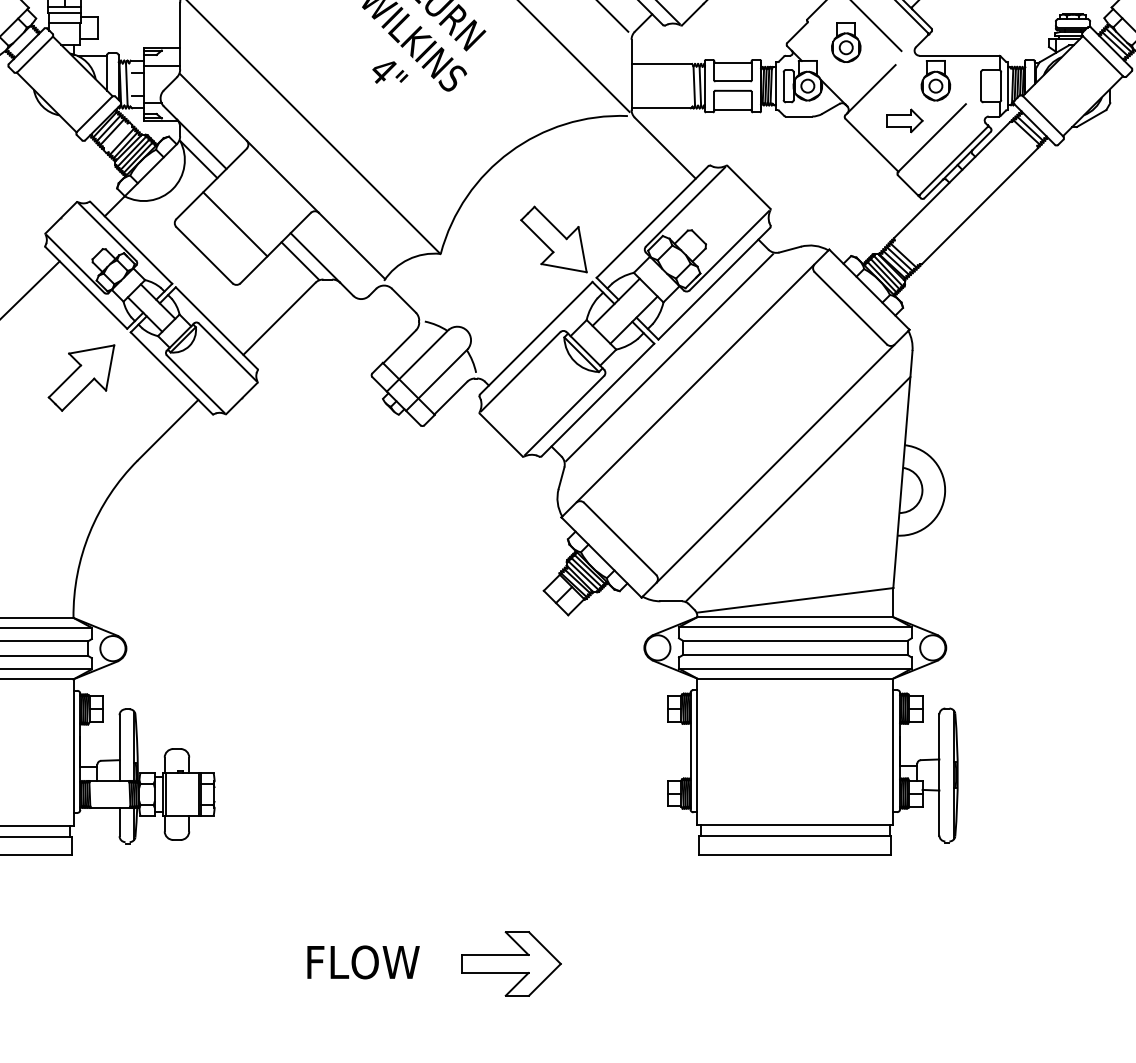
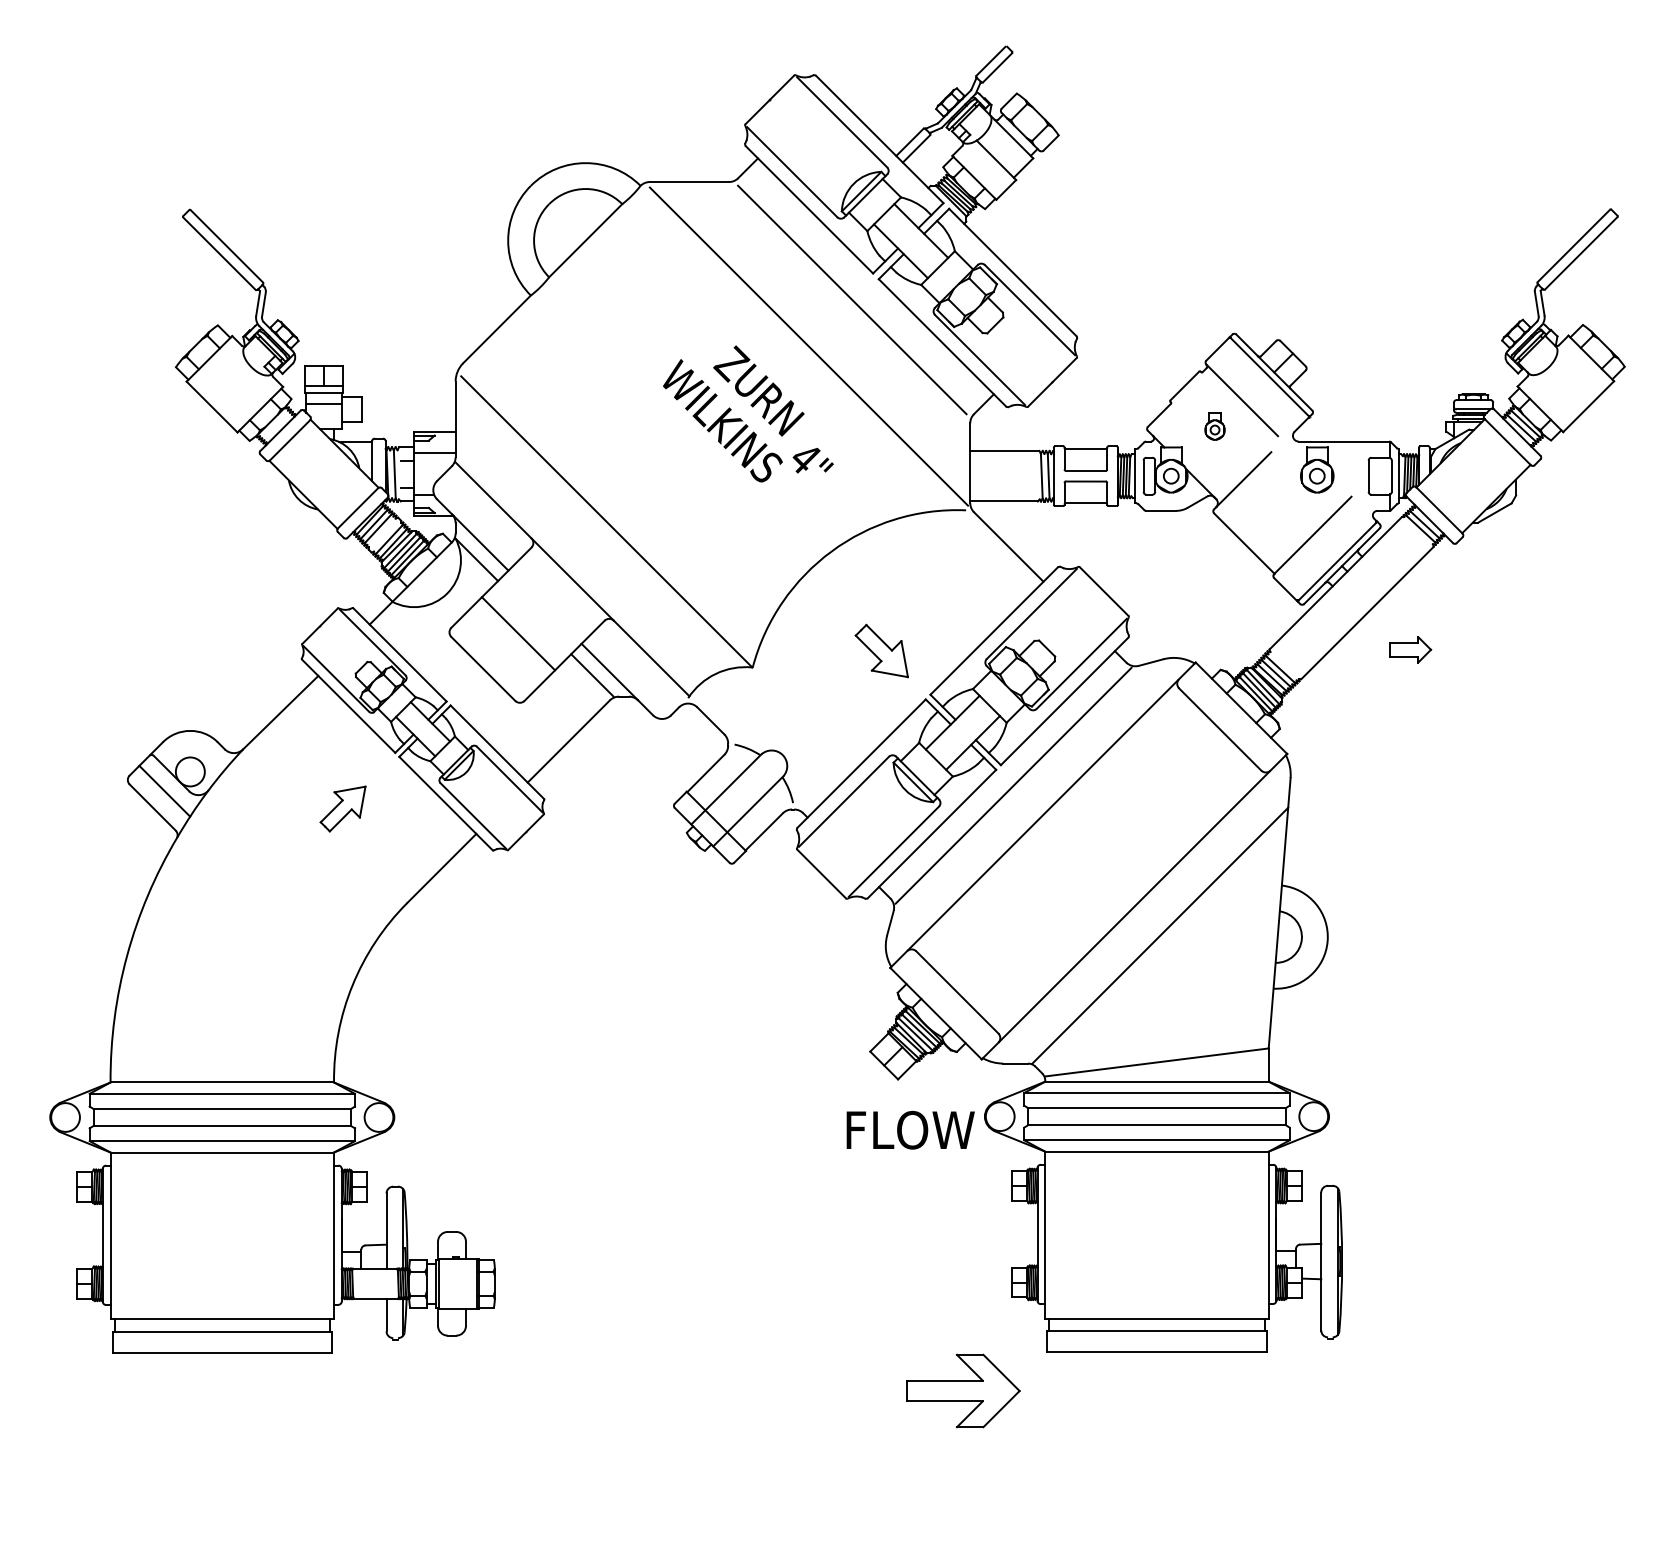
part: (845, 42) -> (1214, 426), size x0.6
text: (389, 72) -> (812, 460), moved
part: (904, 120) -> (1410, 649), moved
part: (553, 239) -> (881, 650), size x0.7
part: (80, 377) -> (342, 808), size x0.6
text: (363, 962) -> (910, 1130), moved
part: (511, 963) -> (963, 1390), moved

